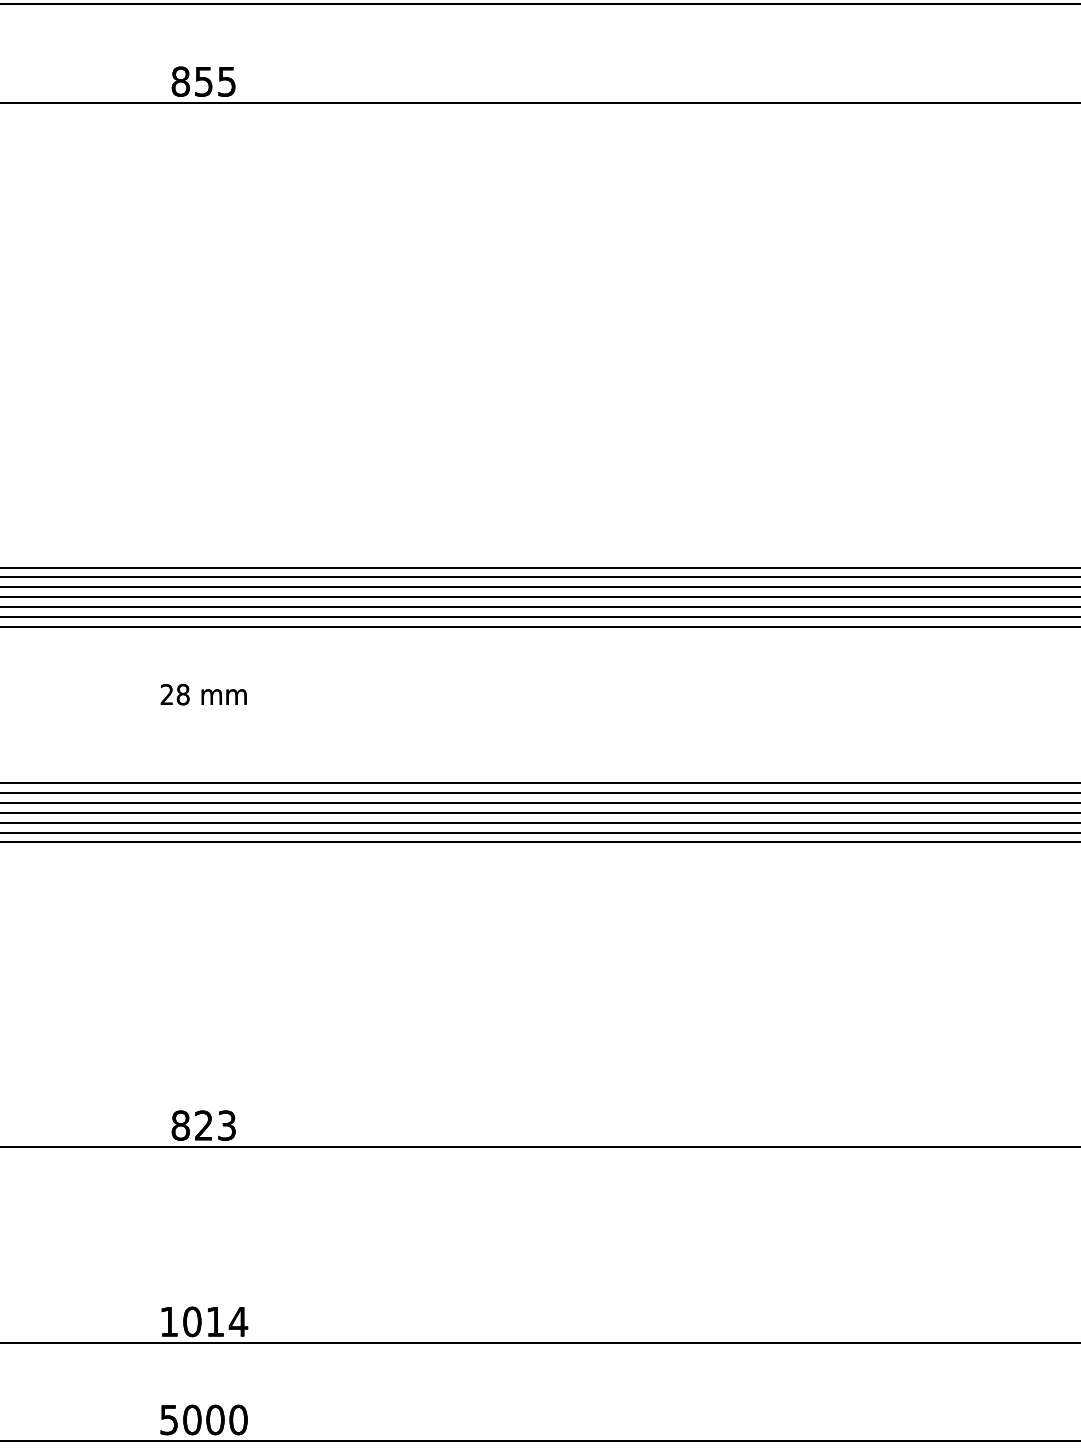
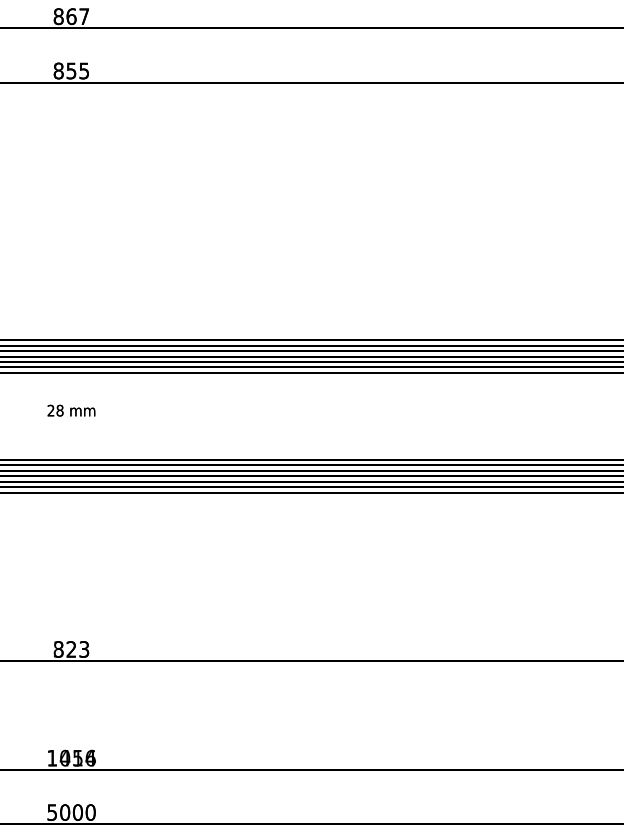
text: (180, 1125) -> (58, 649), 823 -> 323
text: (214, 1320) -> (77, 757), 1014 -> 1456

